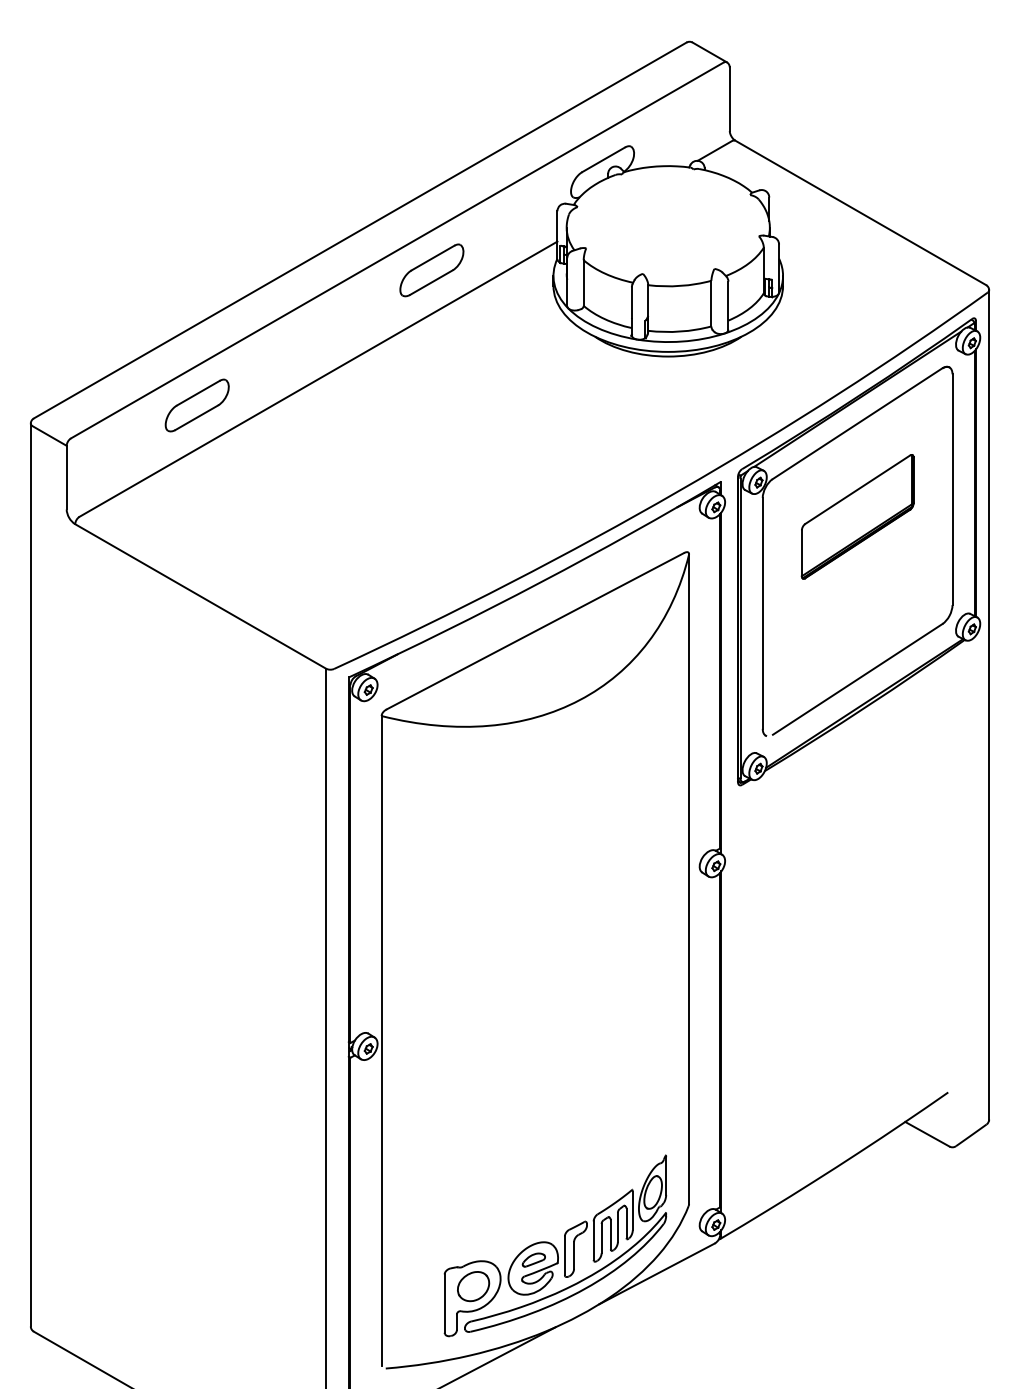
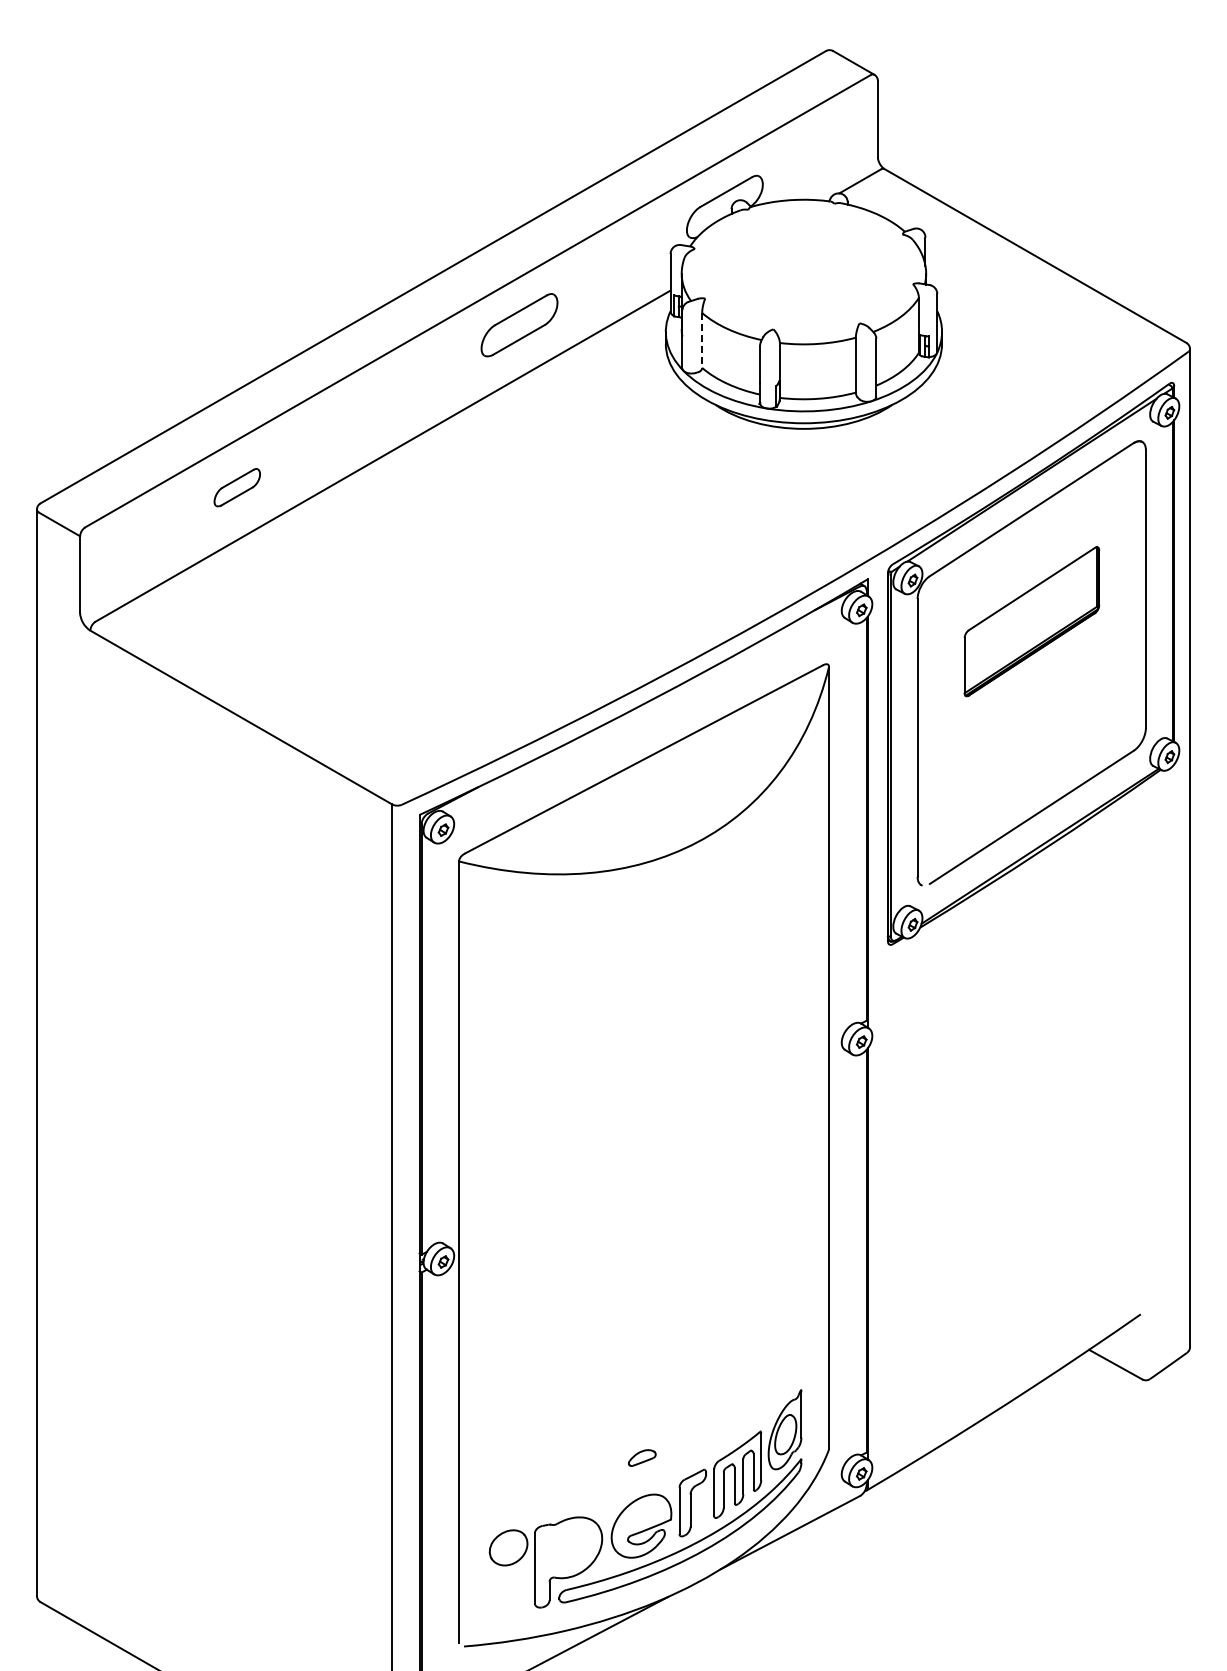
line: (583, 283) -> (702, 340), solid -> dashed
part: (197, 405) -> (237, 487), size x0.6
part: (534, 1259) -> (642, 1457), moved
part: (473, 1286) -> (508, 1547), moved

